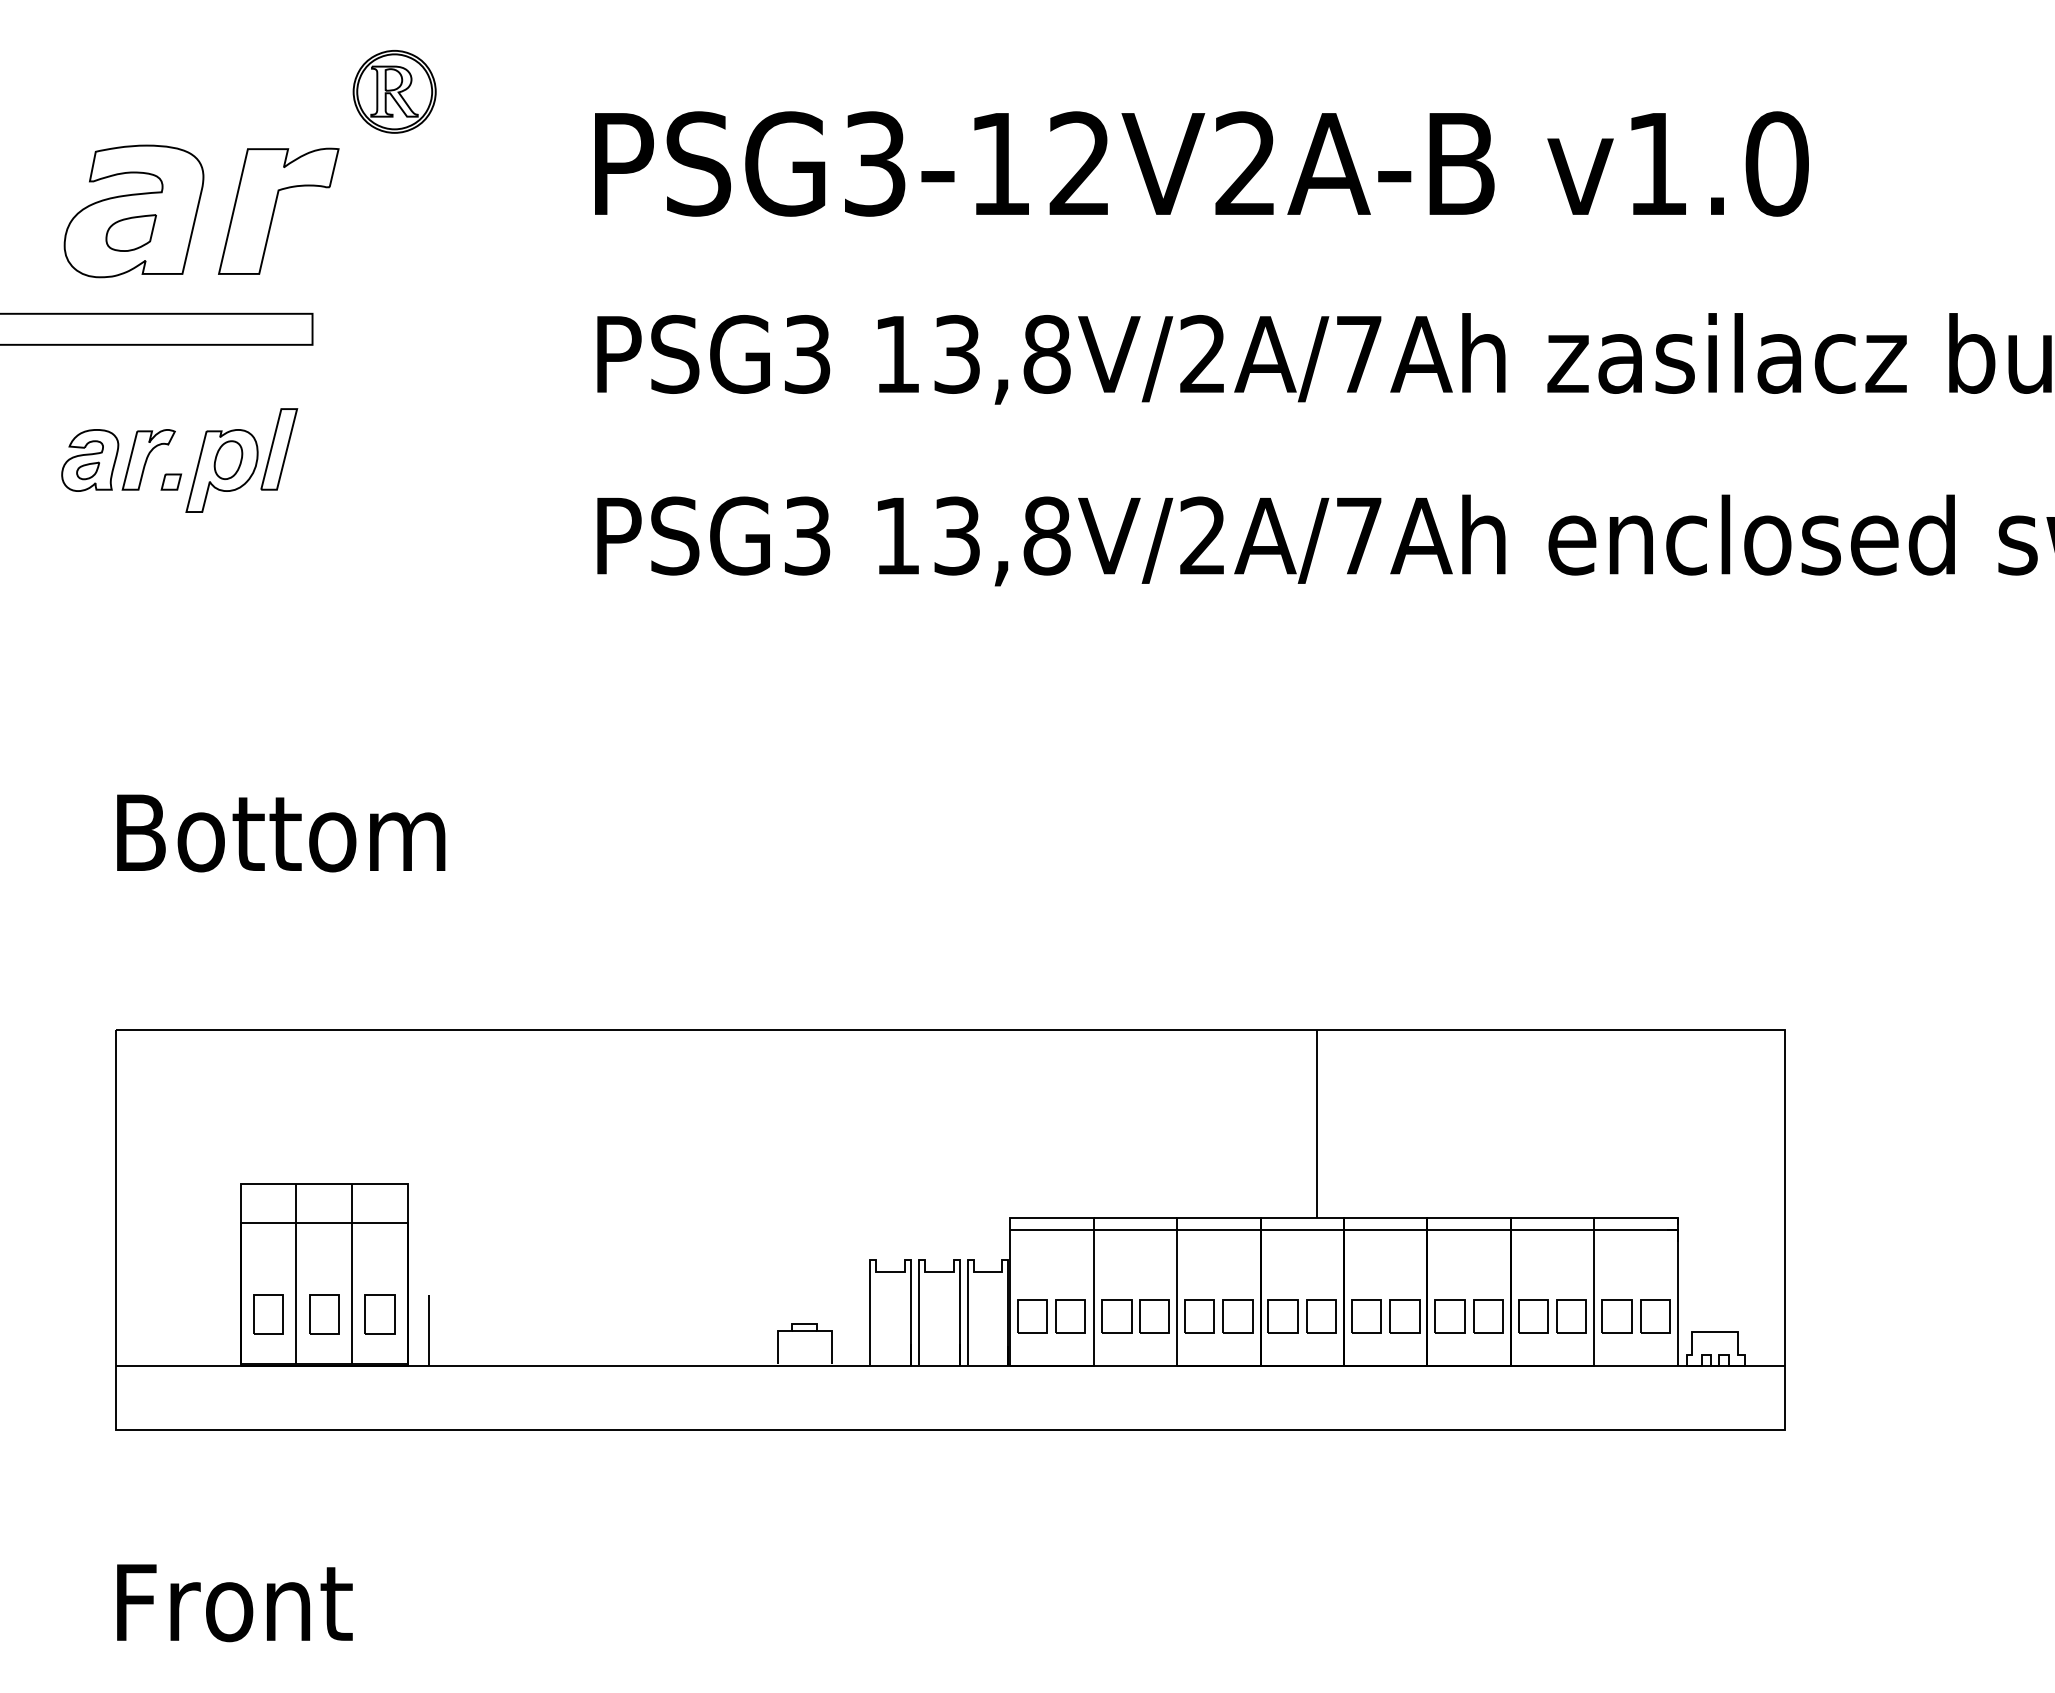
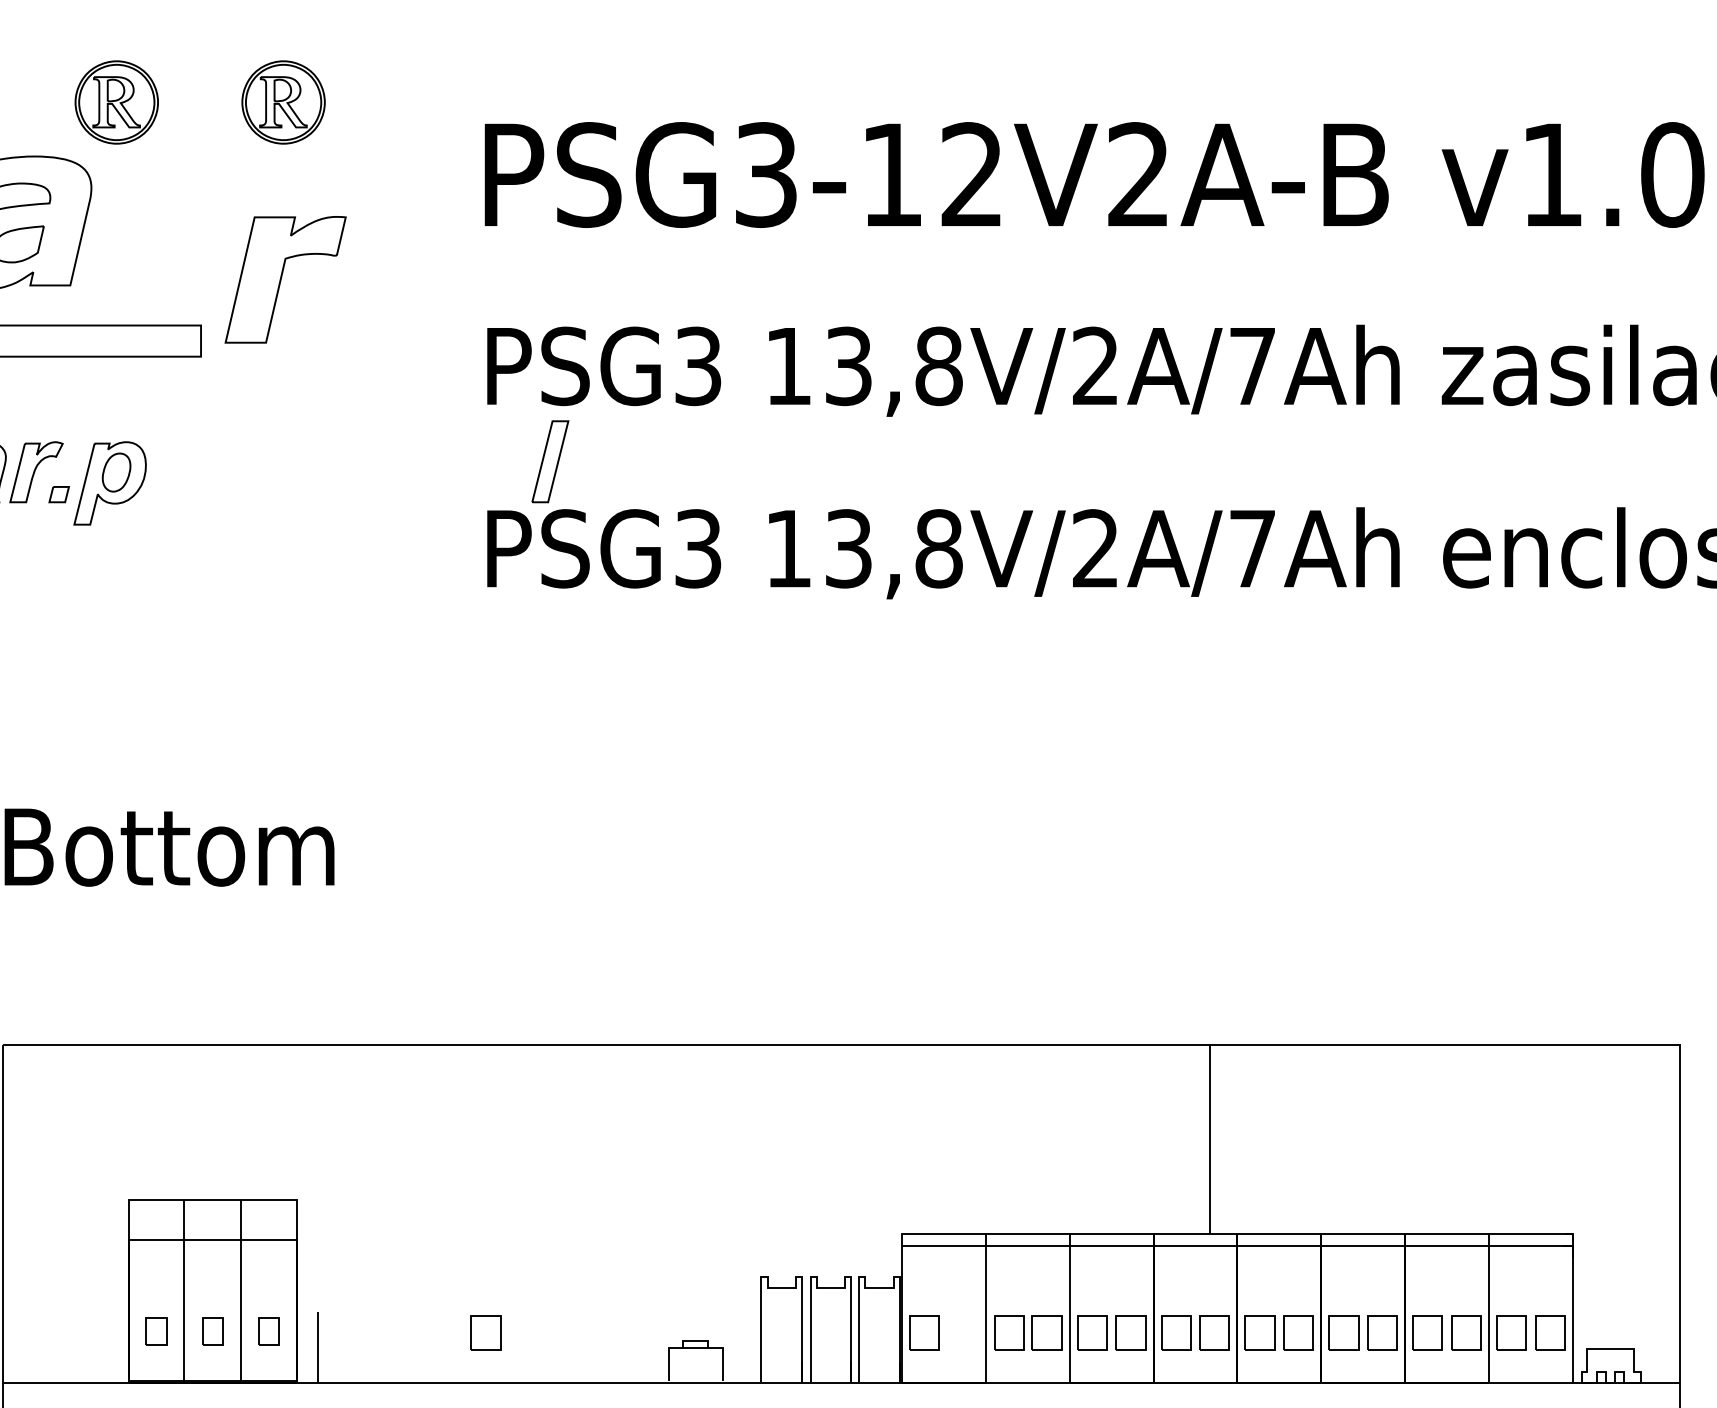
part: (228, 91) -> (116, 102), added
part: (278, 210) -> (285, 278), moved
part: (279, 449) -> (550, 461), moved
part: (268, 1314) -> (156, 1331), size x0.7
part: (324, 1314) -> (213, 1331), size x0.7
part: (379, 1314) -> (268, 1331), size x0.7
part: (1070, 1316) -> (486, 1333), moved

